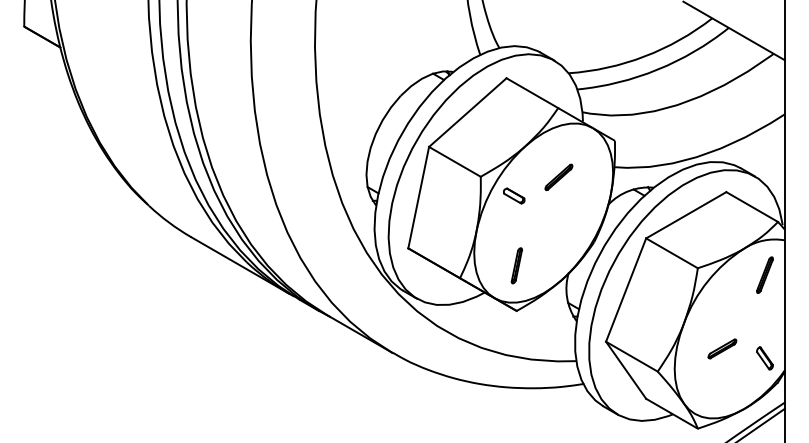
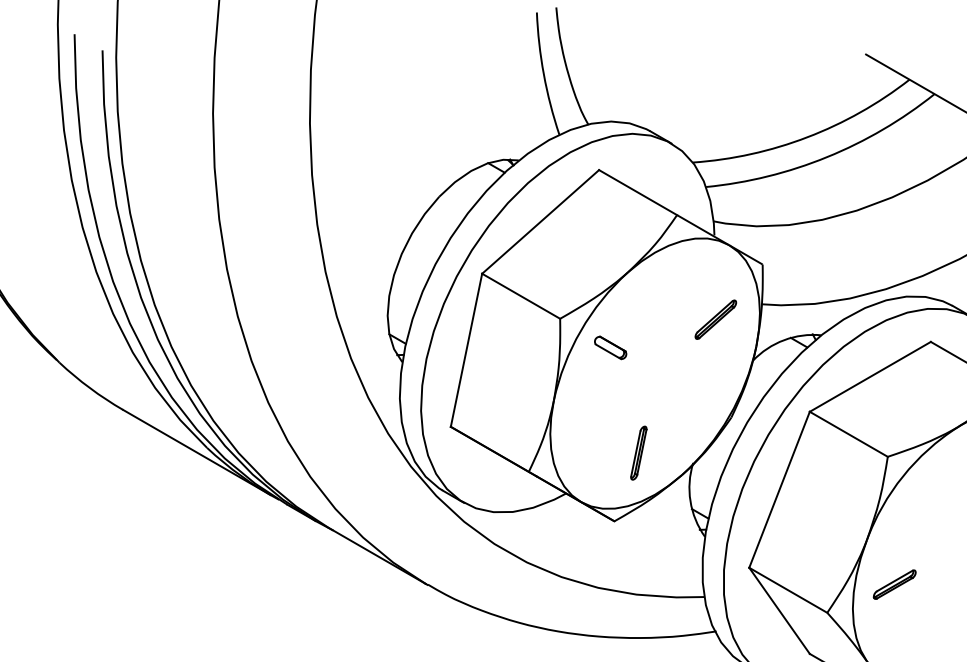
part: (558, 177) -> (715, 319), moved
part: (516, 265) -> (638, 452), moved
part: (722, 348) -> (894, 583), moved

